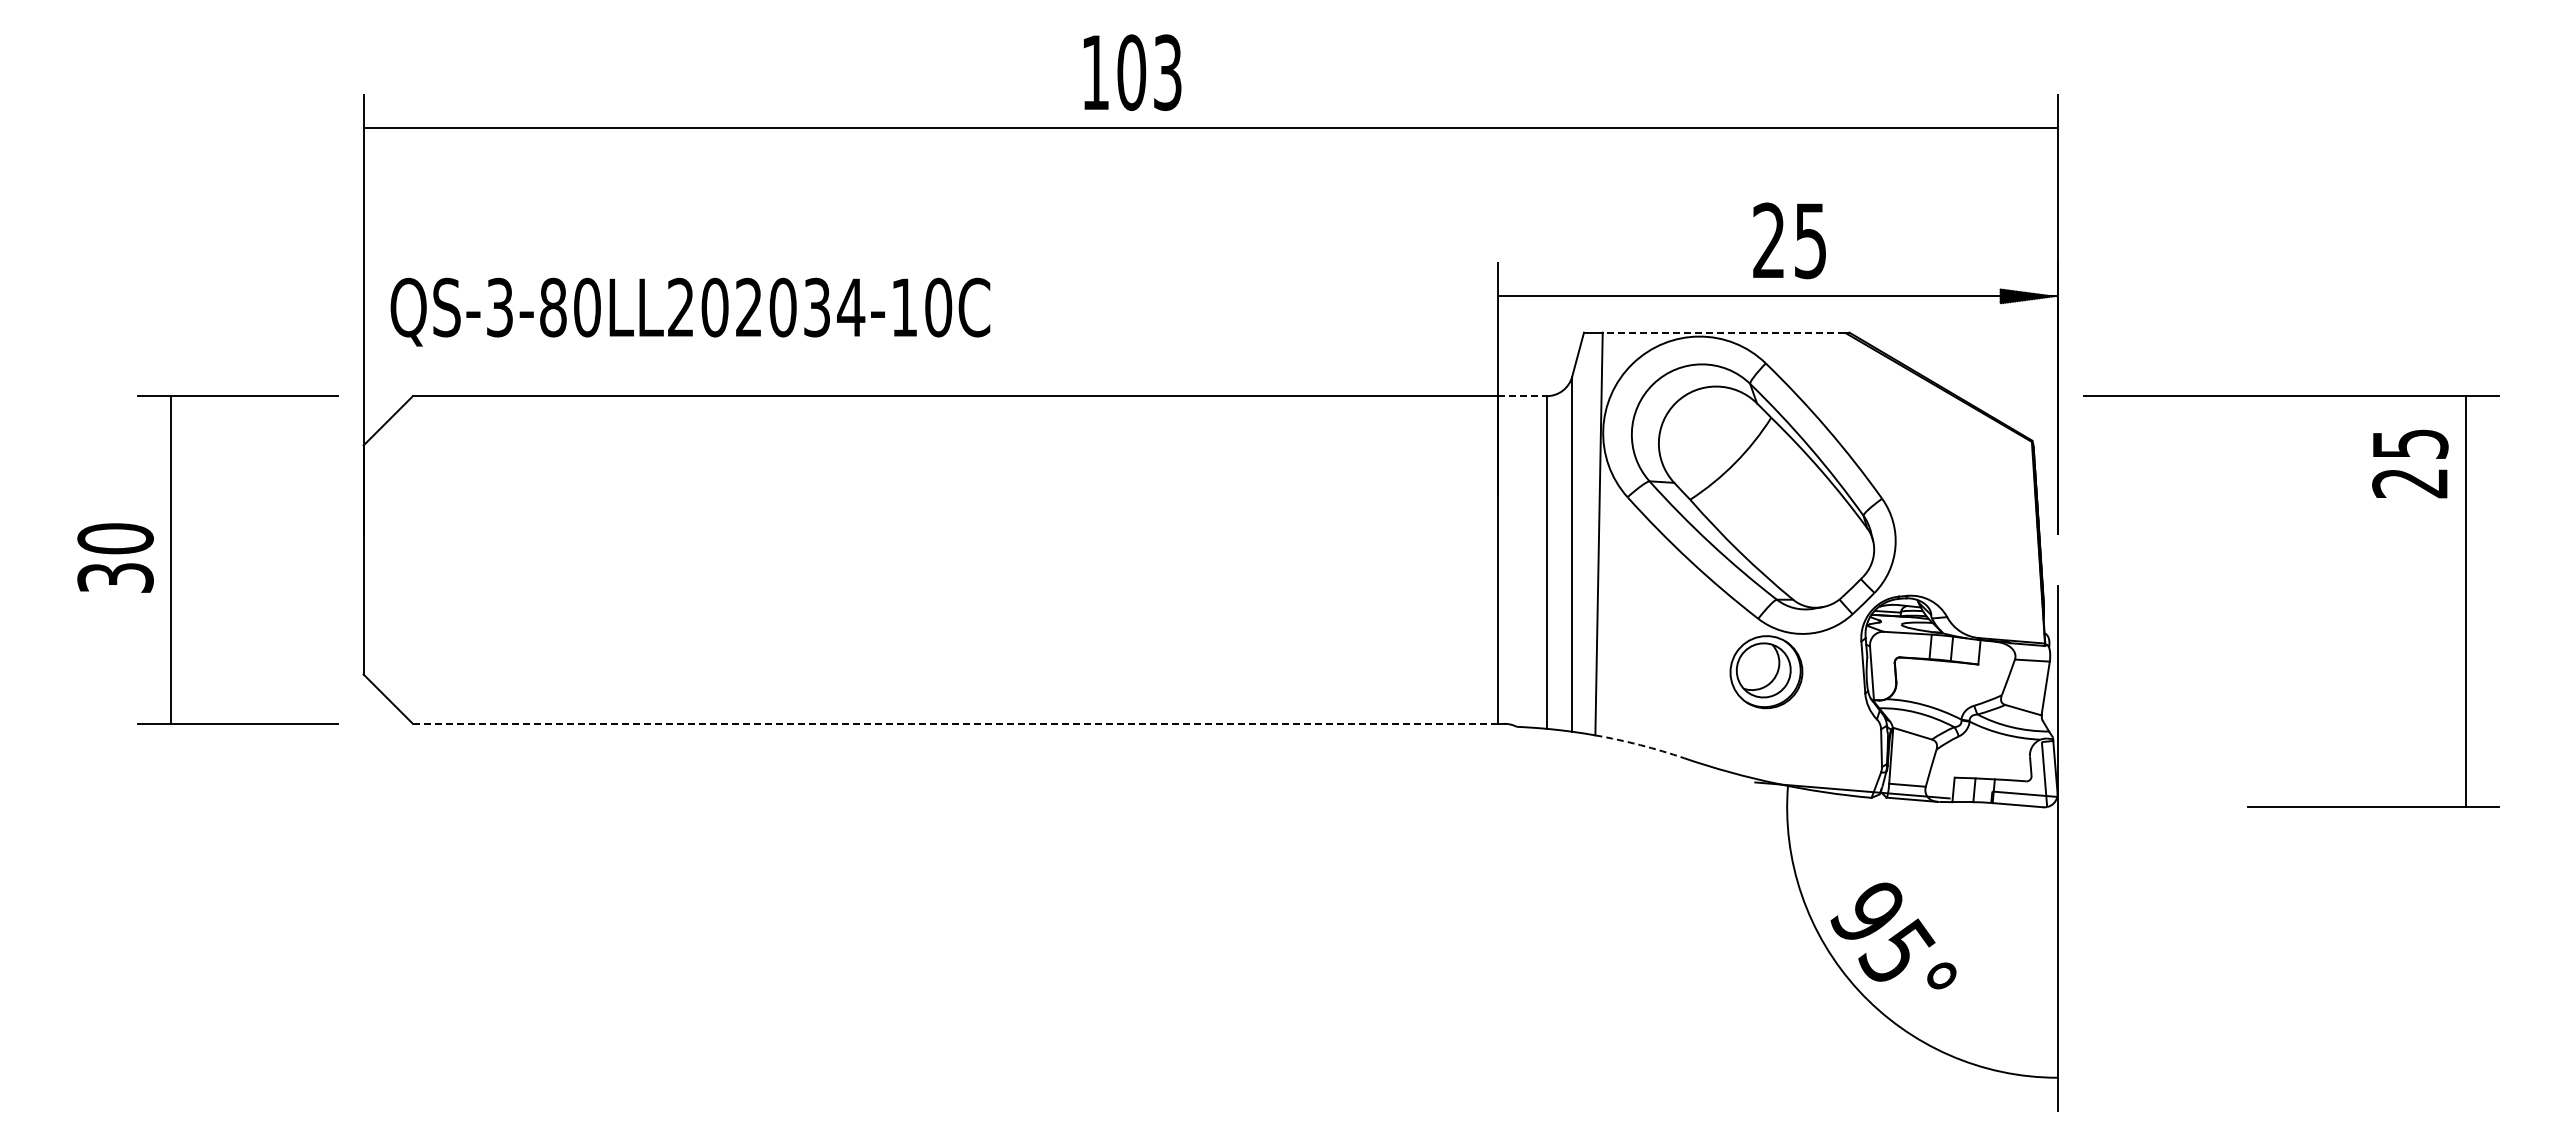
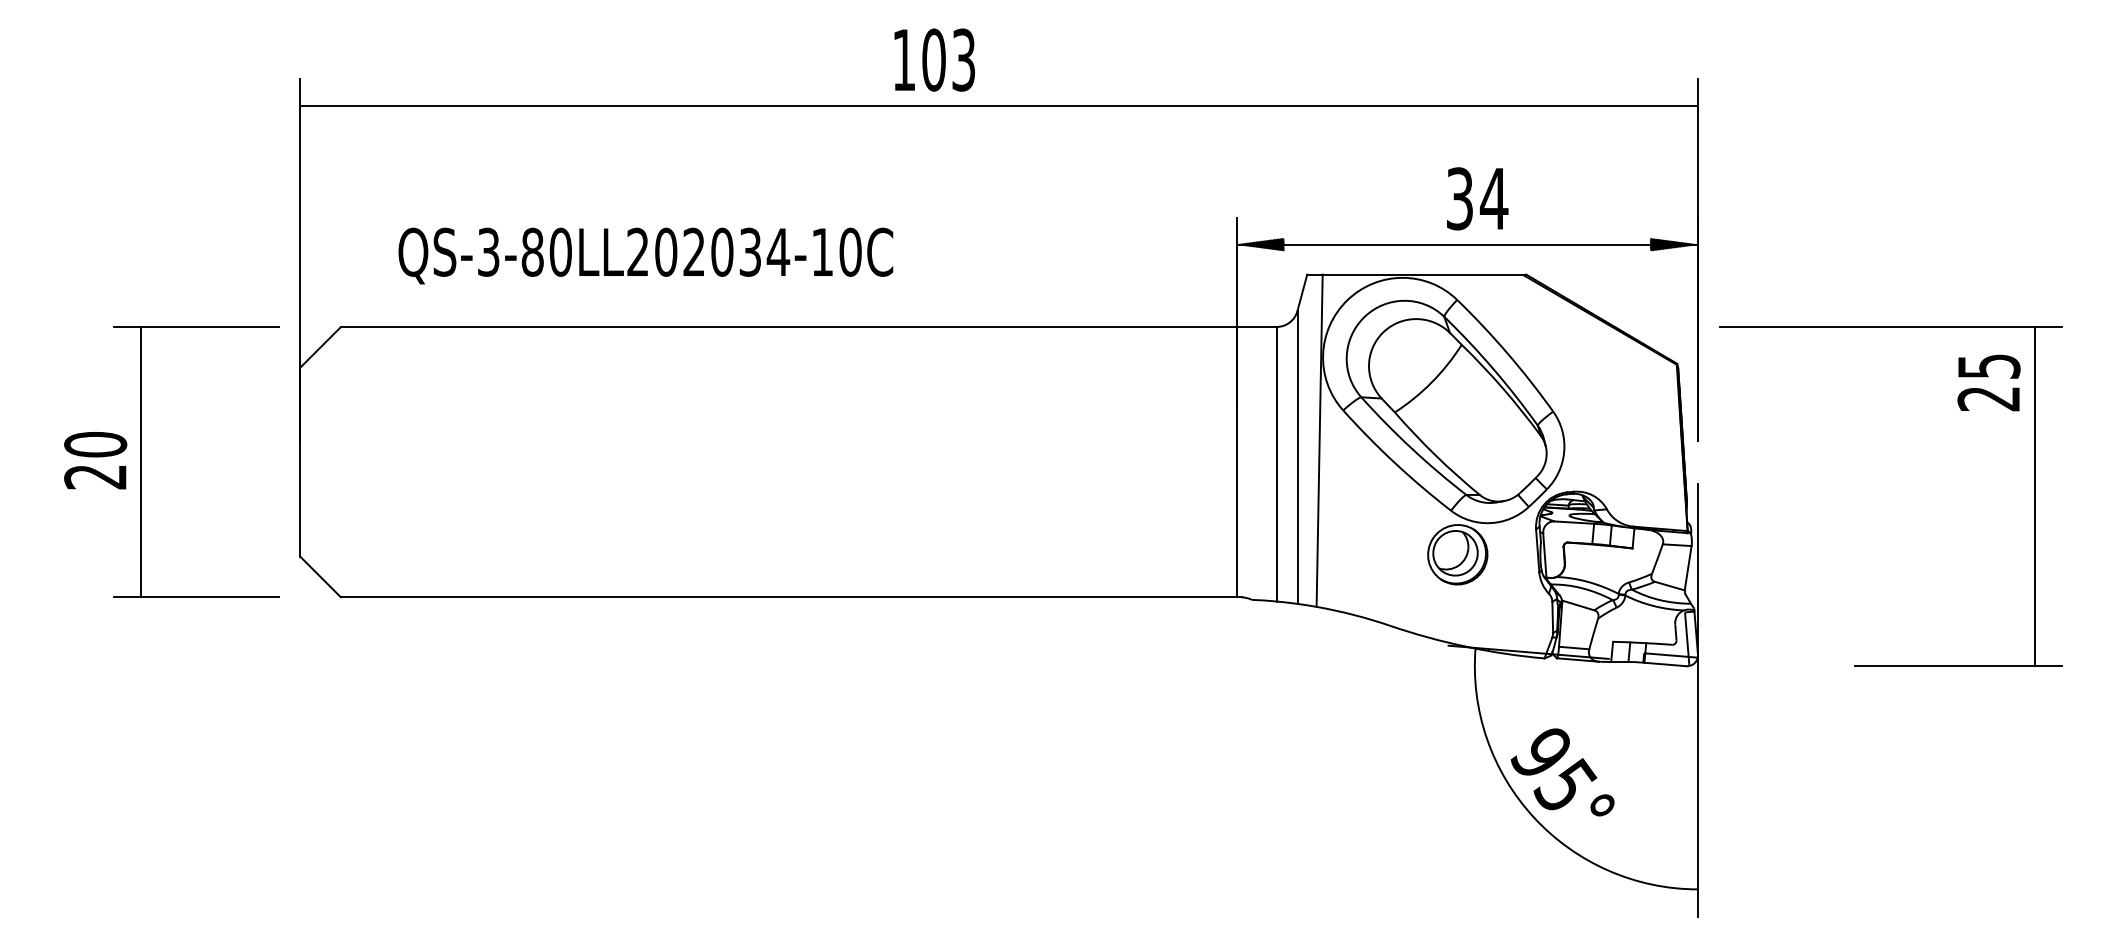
text: (1790, 240) -> (1477, 198), 25 -> 34
hatch: (1527, 295) -> (1260, 243), added
text: (690, 311) -> (645, 255), moved
line: (1723, 332) -> (1422, 274), dashed -> solid
line: (1523, 396) -> (1257, 327), dashed -> solid
text: (115, 577) -> (95, 476), 30 -> 20
line: (955, 723) -> (788, 597), dashed -> solid
arc: (1640, 745) -> (1353, 615), dashed -> solid

